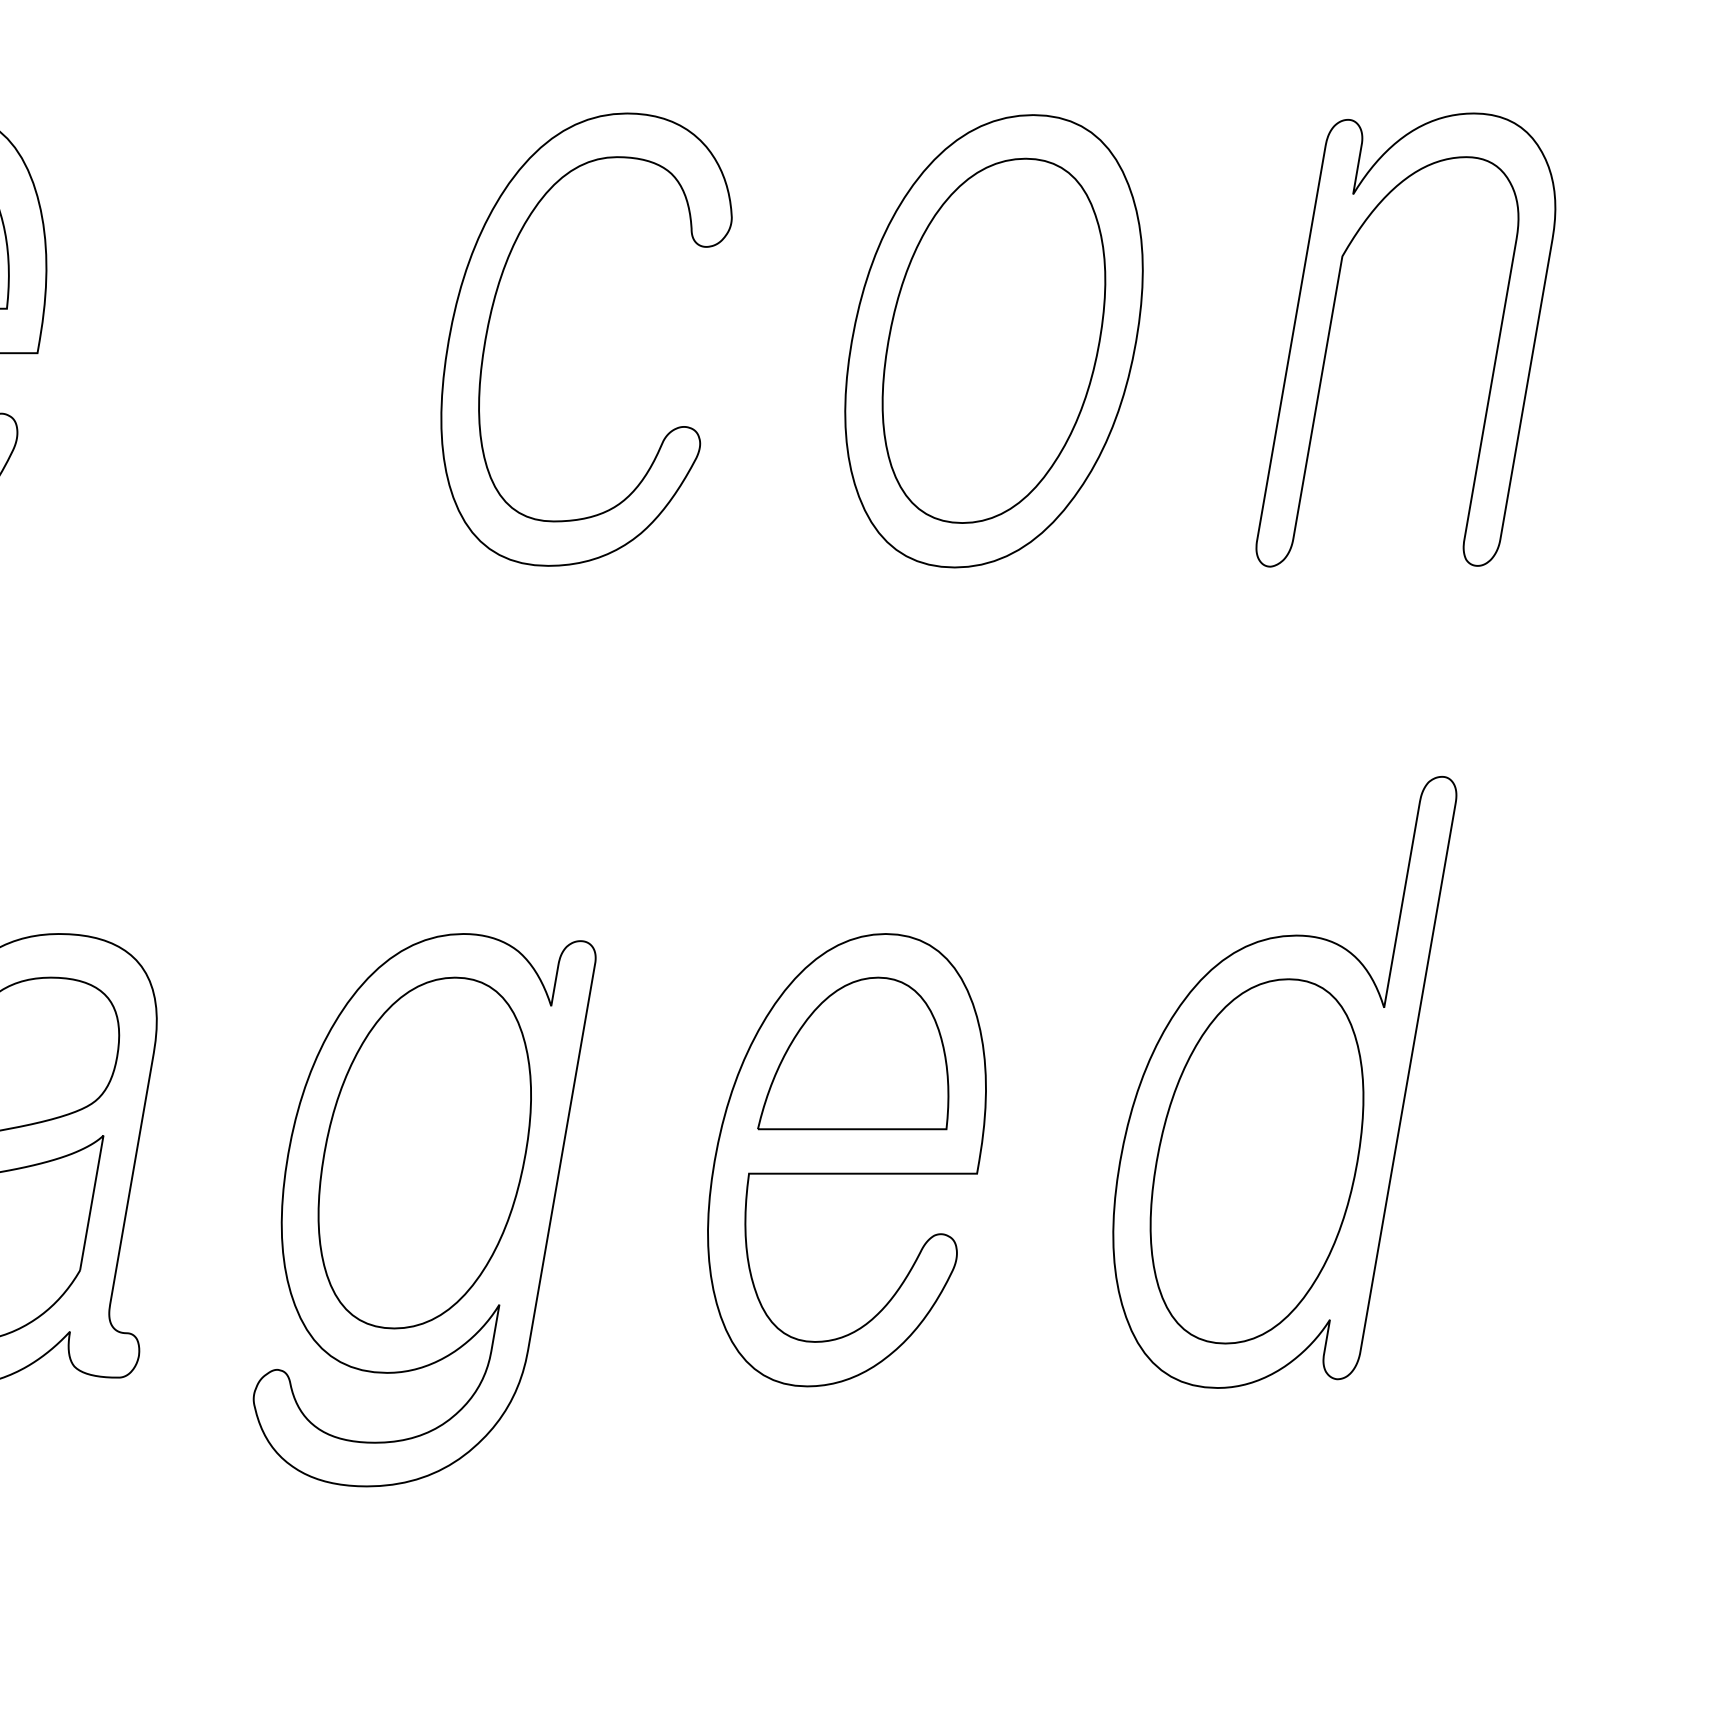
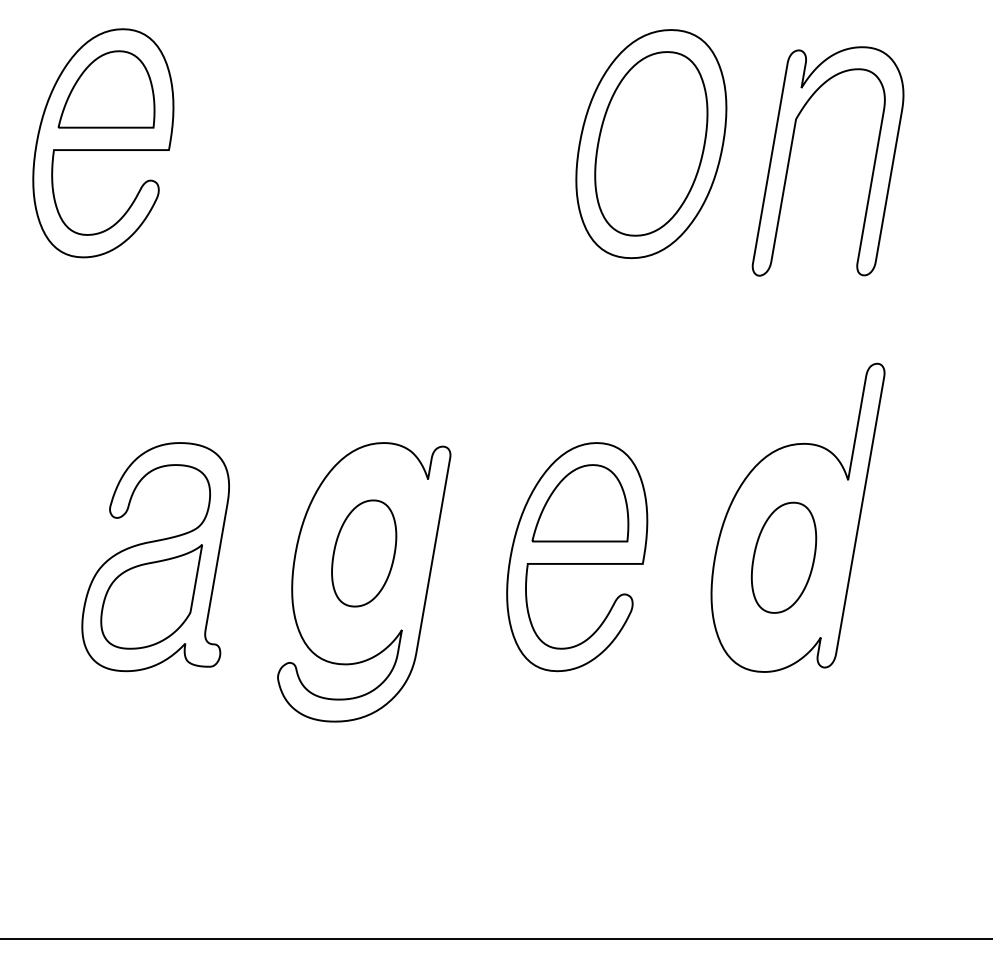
part: (492, 316) -> (398, 131), removed
part: (1333, 322) -> (791, 152), moved
part: (423, 1153) -> (363, 553), size x0.6
part: (1256, 1160) -> (783, 557), size x0.6

